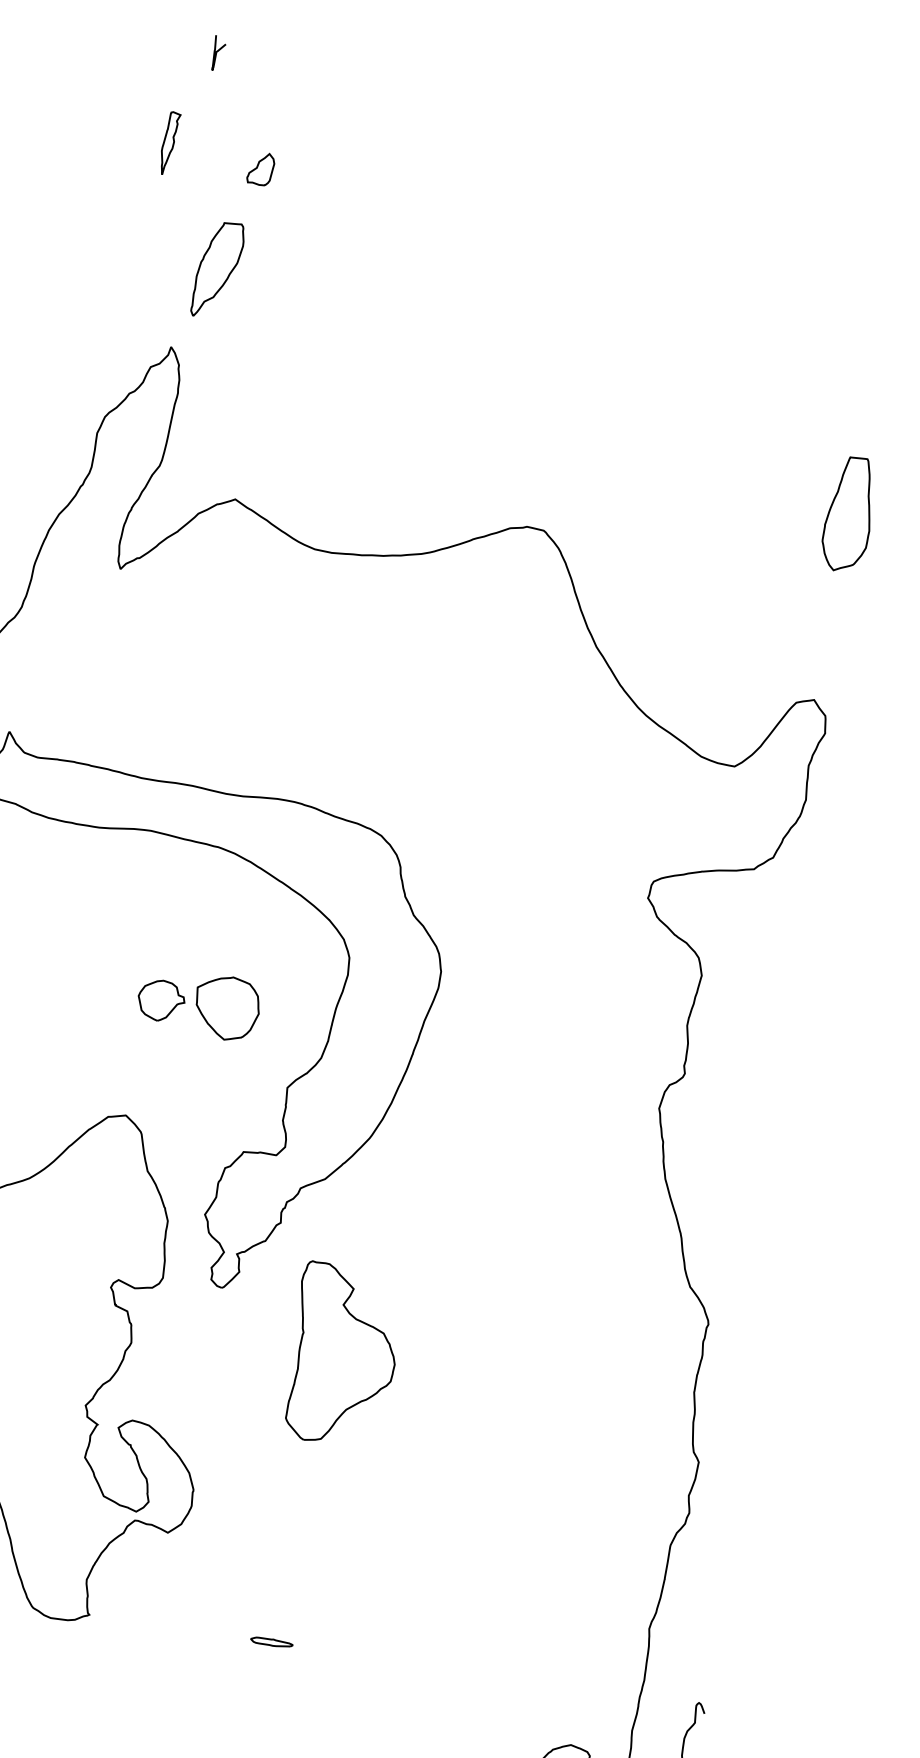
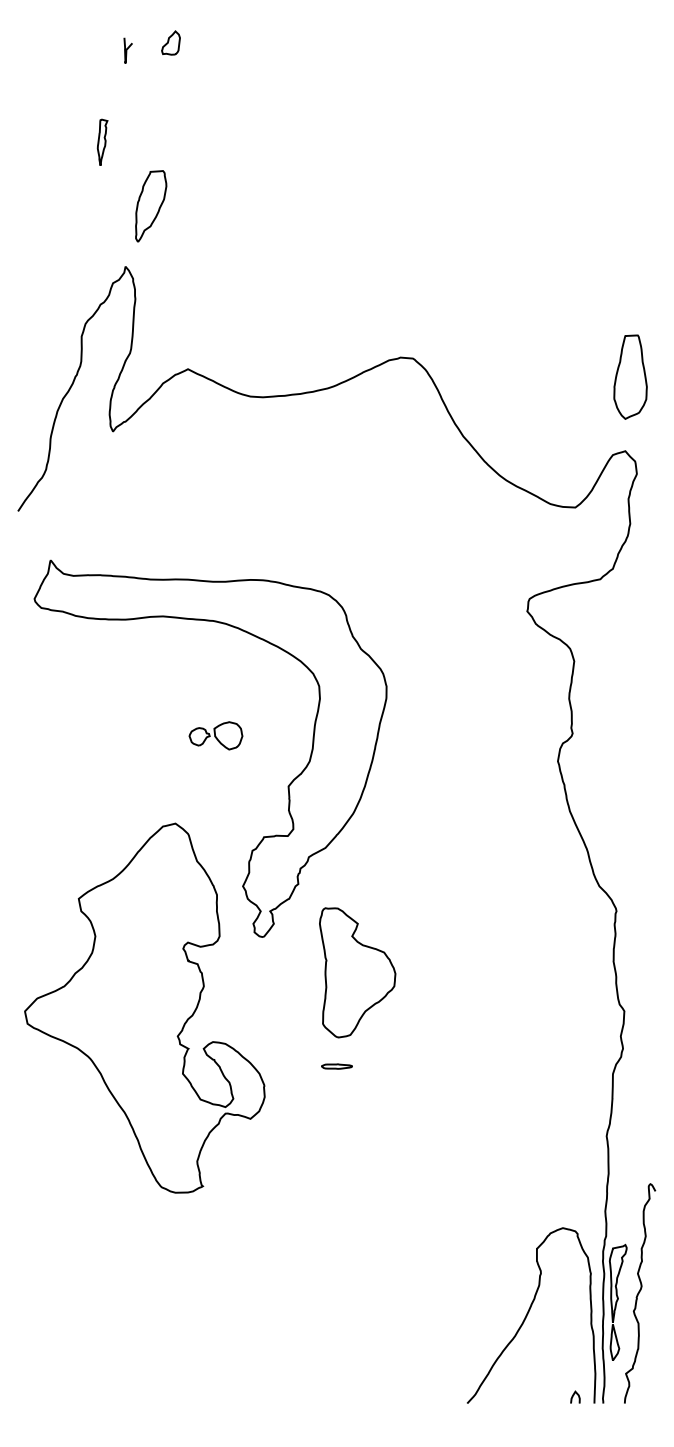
part: (169, 141) -> (102, 141), moved
part: (260, 168) -> (170, 42), moved
part: (849, 513) -> (630, 376), moved
part: (198, 1003) -> (215, 735), size x0.6
part: (271, 1642) -> (336, 1066), moved

